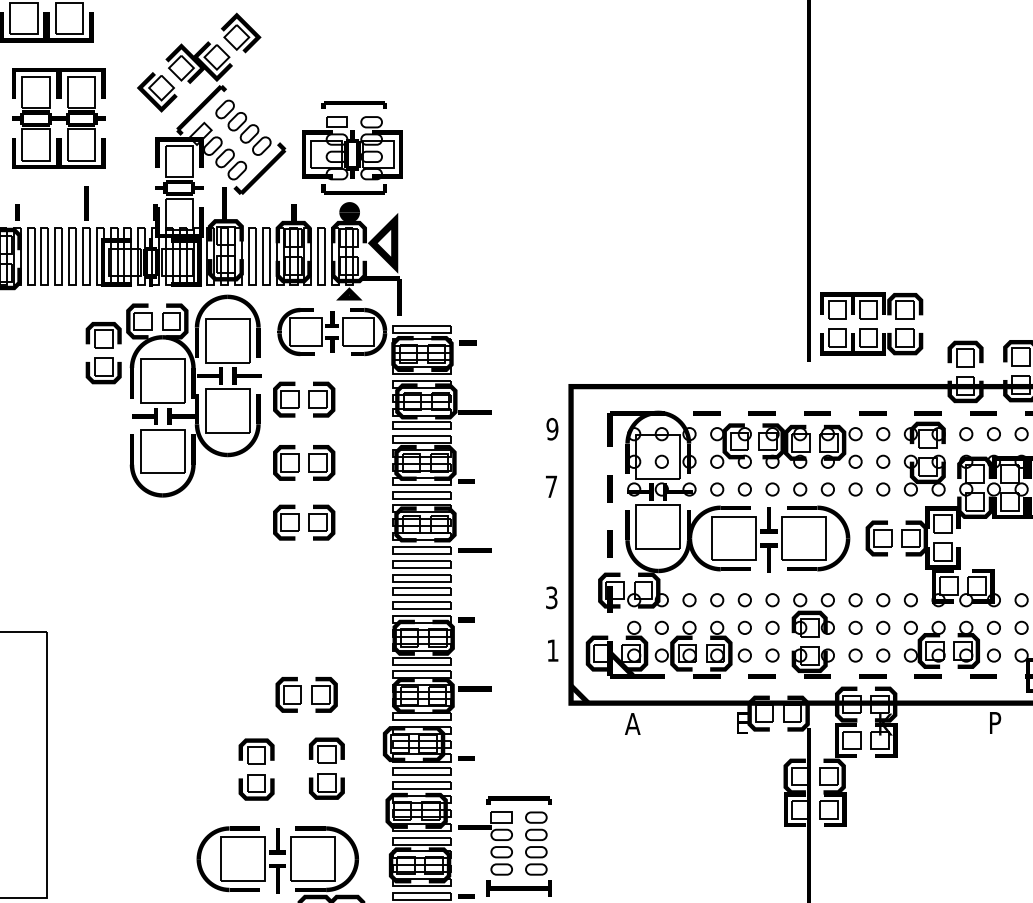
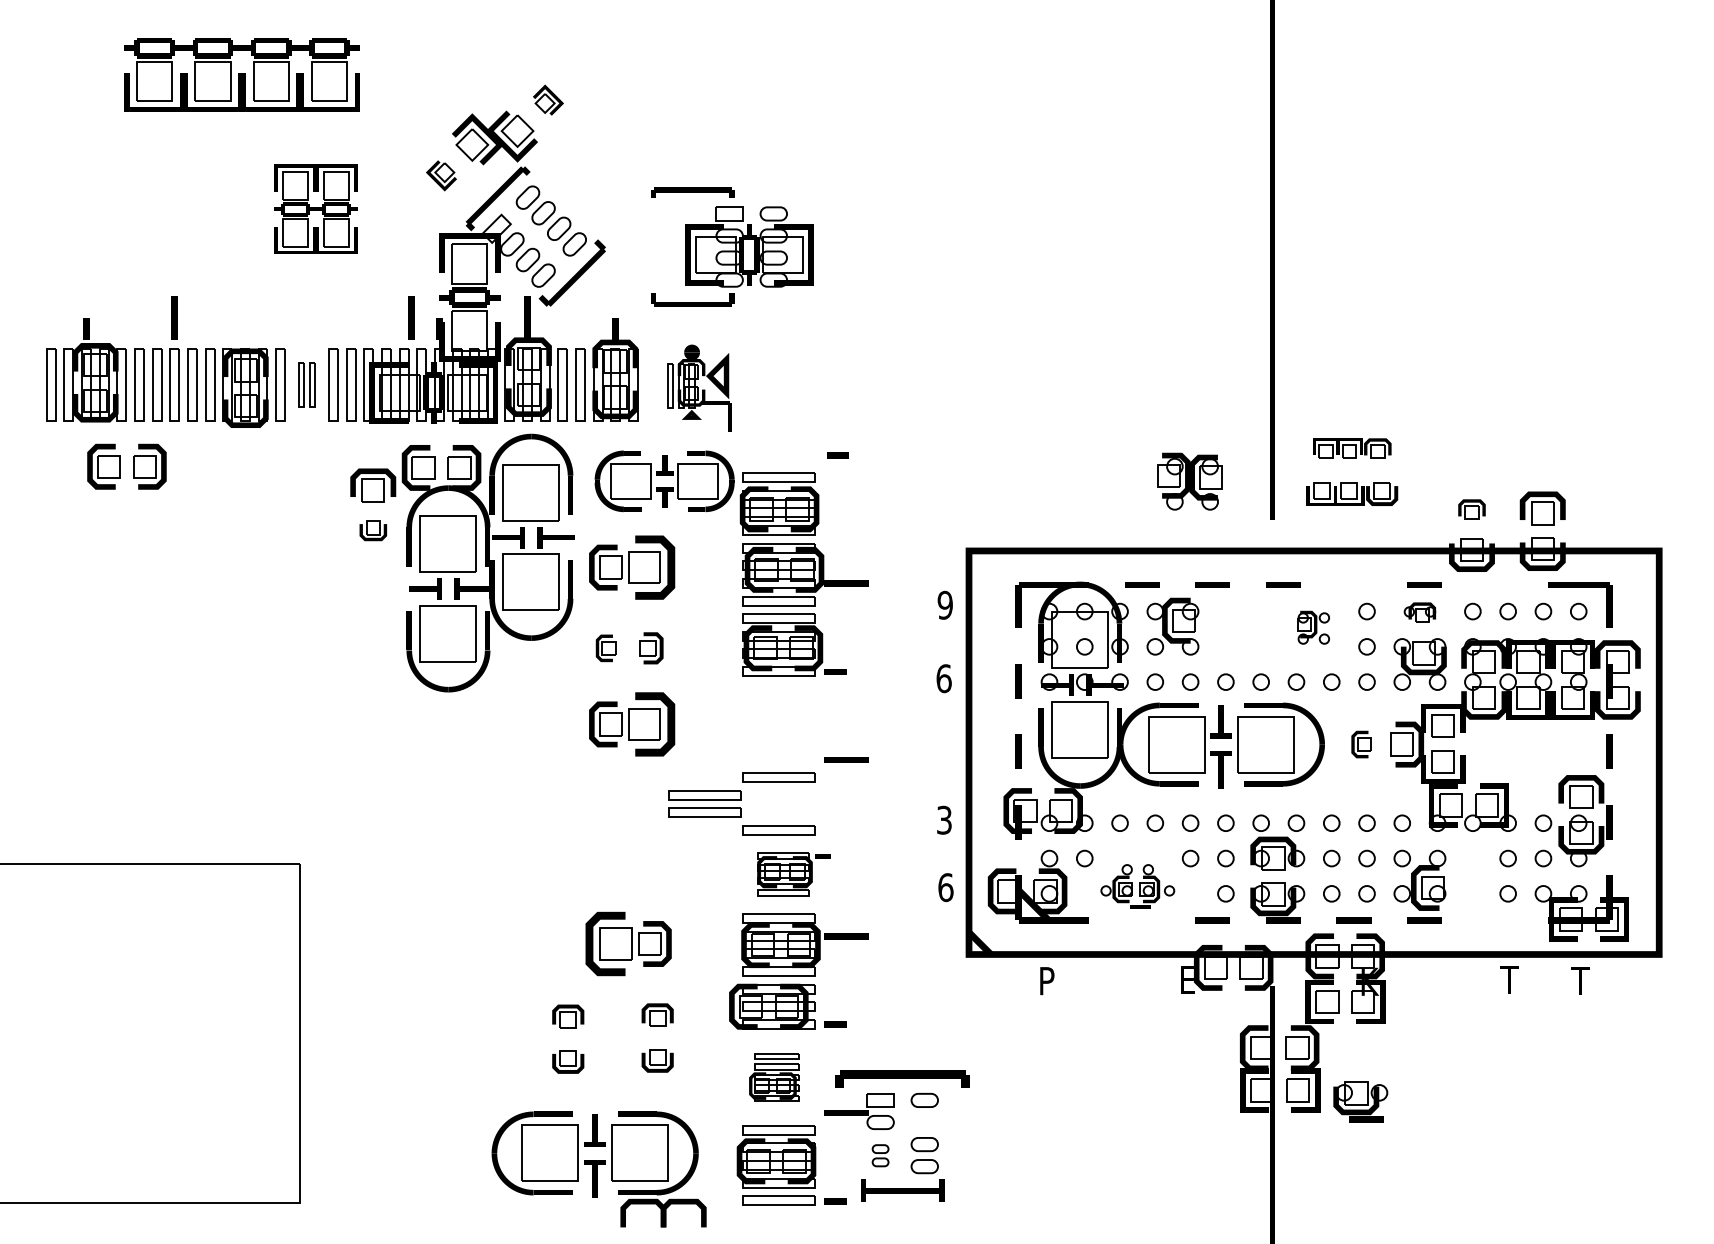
part: (241, 32) -> (548, 99), size x0.6
part: (157, 92) -> (441, 175), size x0.6
part: (58, 118) -> (315, 209), size x0.7
part: (352, 147) -> (749, 246), moved
line: (86, 203) -> (411, 317), moved
line: (16, 212) -> (262, 328), removed
part: (51, 256) -> (306, 384), size x0.6
part: (359, 258) -> (699, 387), size x0.6
part: (871, 306) -> (1351, 448), size x0.6
part: (871, 342) -> (1351, 494), size x0.7
line: (467, 343) -> (837, 455), moved
part: (965, 354) -> (1471, 509), size x0.6
part: (103, 370) -> (373, 530), size x0.6
part: (321, 399) -> (651, 567), size x1.4
line: (872, 412) -> (1353, 584), removed
line: (983, 412) -> (1494, 584), removed
part: (924, 434) -> (1419, 612), size x0.6
part: (784, 445) -> (1189, 481), moved
part: (841, 446) -> (1313, 627), size x0.6
part: (285, 463) -> (605, 648), size x0.6
part: (321, 463) -> (651, 648), size x0.7
text: (551, 486) -> (943, 678), 7 -> 6
part: (321, 522) -> (651, 724), size x1.4
part: (424, 522) -> (782, 724), removed
part: (878, 538) -> (1361, 744), size x0.6
part: (421, 584) -> (704, 803), moved
part: (433, 640) -> (793, 874), size x0.7
part: (703, 649) -> (1137, 886), size x0.6
part: (975, 649) -> (1484, 886), removed
text: (552, 650) -> (945, 887), 1 -> 6
part: (288, 694) -> (608, 943), size x1.4
text: (995, 722) -> (1509, 979), P -> T
text: (632, 724) -> (1047, 981), A -> P
part: (326, 750) -> (657, 1014), size x0.7
part: (256, 751) -> (568, 1016), size x0.7
part: (326, 786) -> (657, 1060), size x0.7
part: (256, 787) -> (568, 1061), size x0.7
part: (417, 799) -> (773, 1077), size x0.6
part: (518, 800) -> (902, 1078), size x1.6
part: (878, 818) -> (1360, 1101), added
part: (536, 834) -> (924, 1122), removed
part: (501, 860) -> (880, 1155), size x0.6

